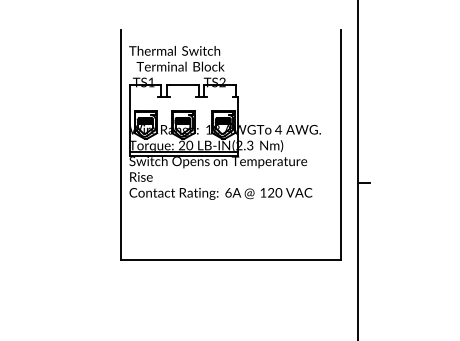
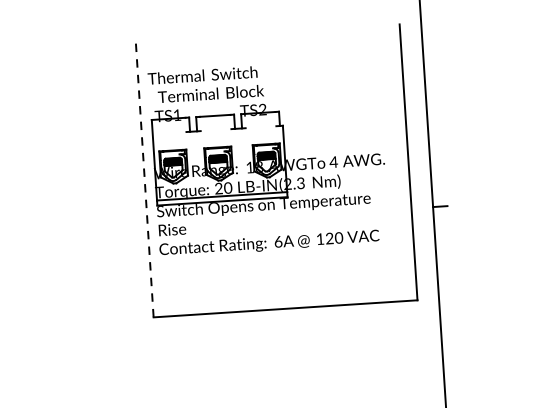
part: (224, 122) -> (268, 157), moved
line: (121, 144) -> (145, 178), solid -> dashed

